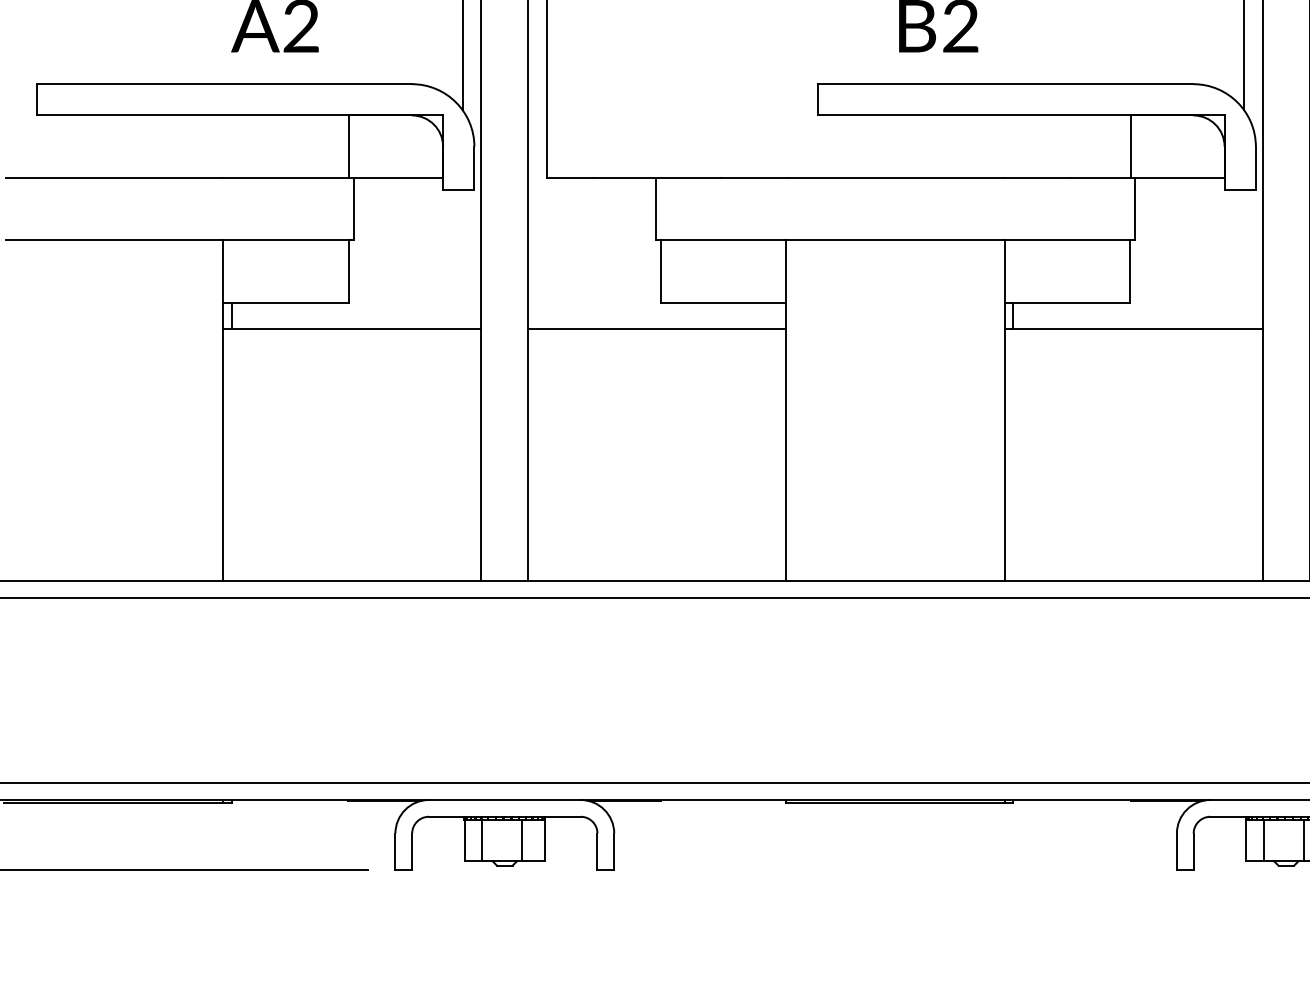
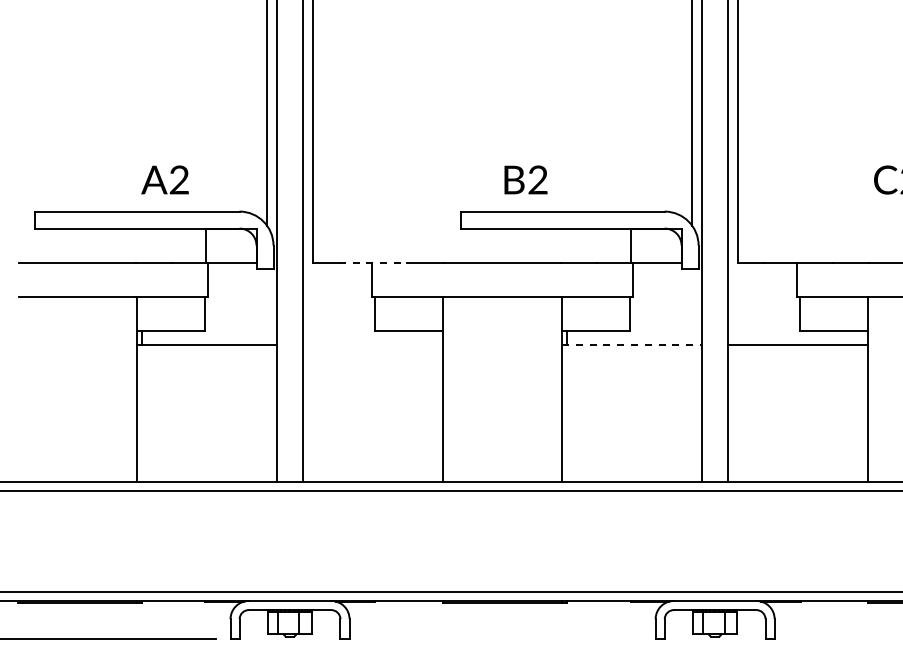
line: (658, 177) -> (373, 262), solid -> dashed
line: (656, 328) -> (372, 344), removed
line: (1134, 328) -> (632, 344), solid -> dashed

